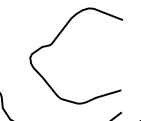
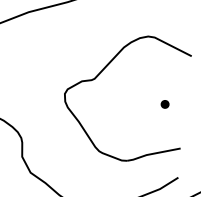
part: (105, 58) -> (164, 104), added

